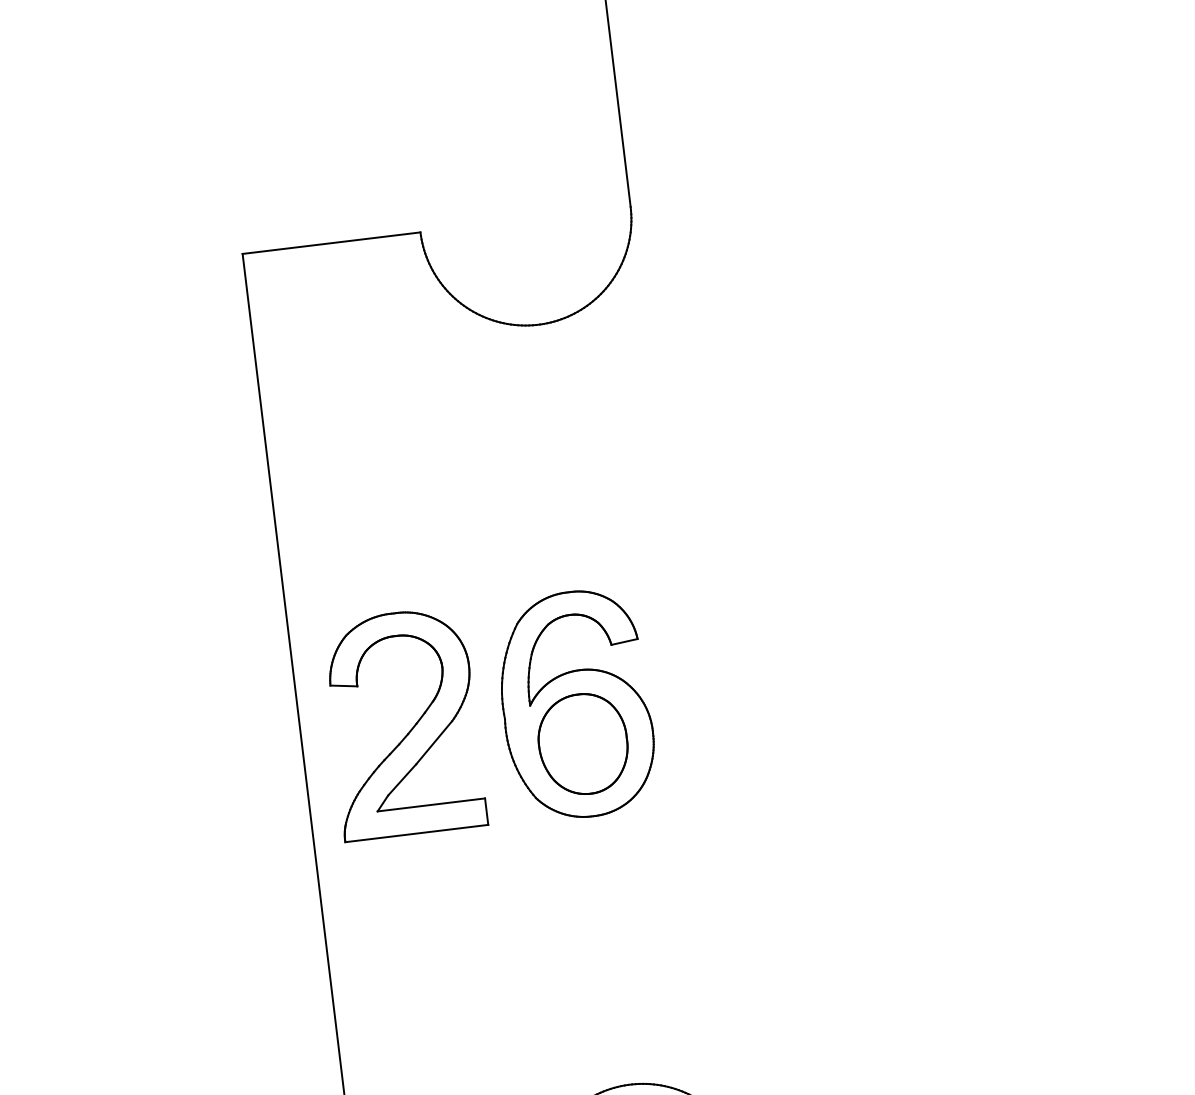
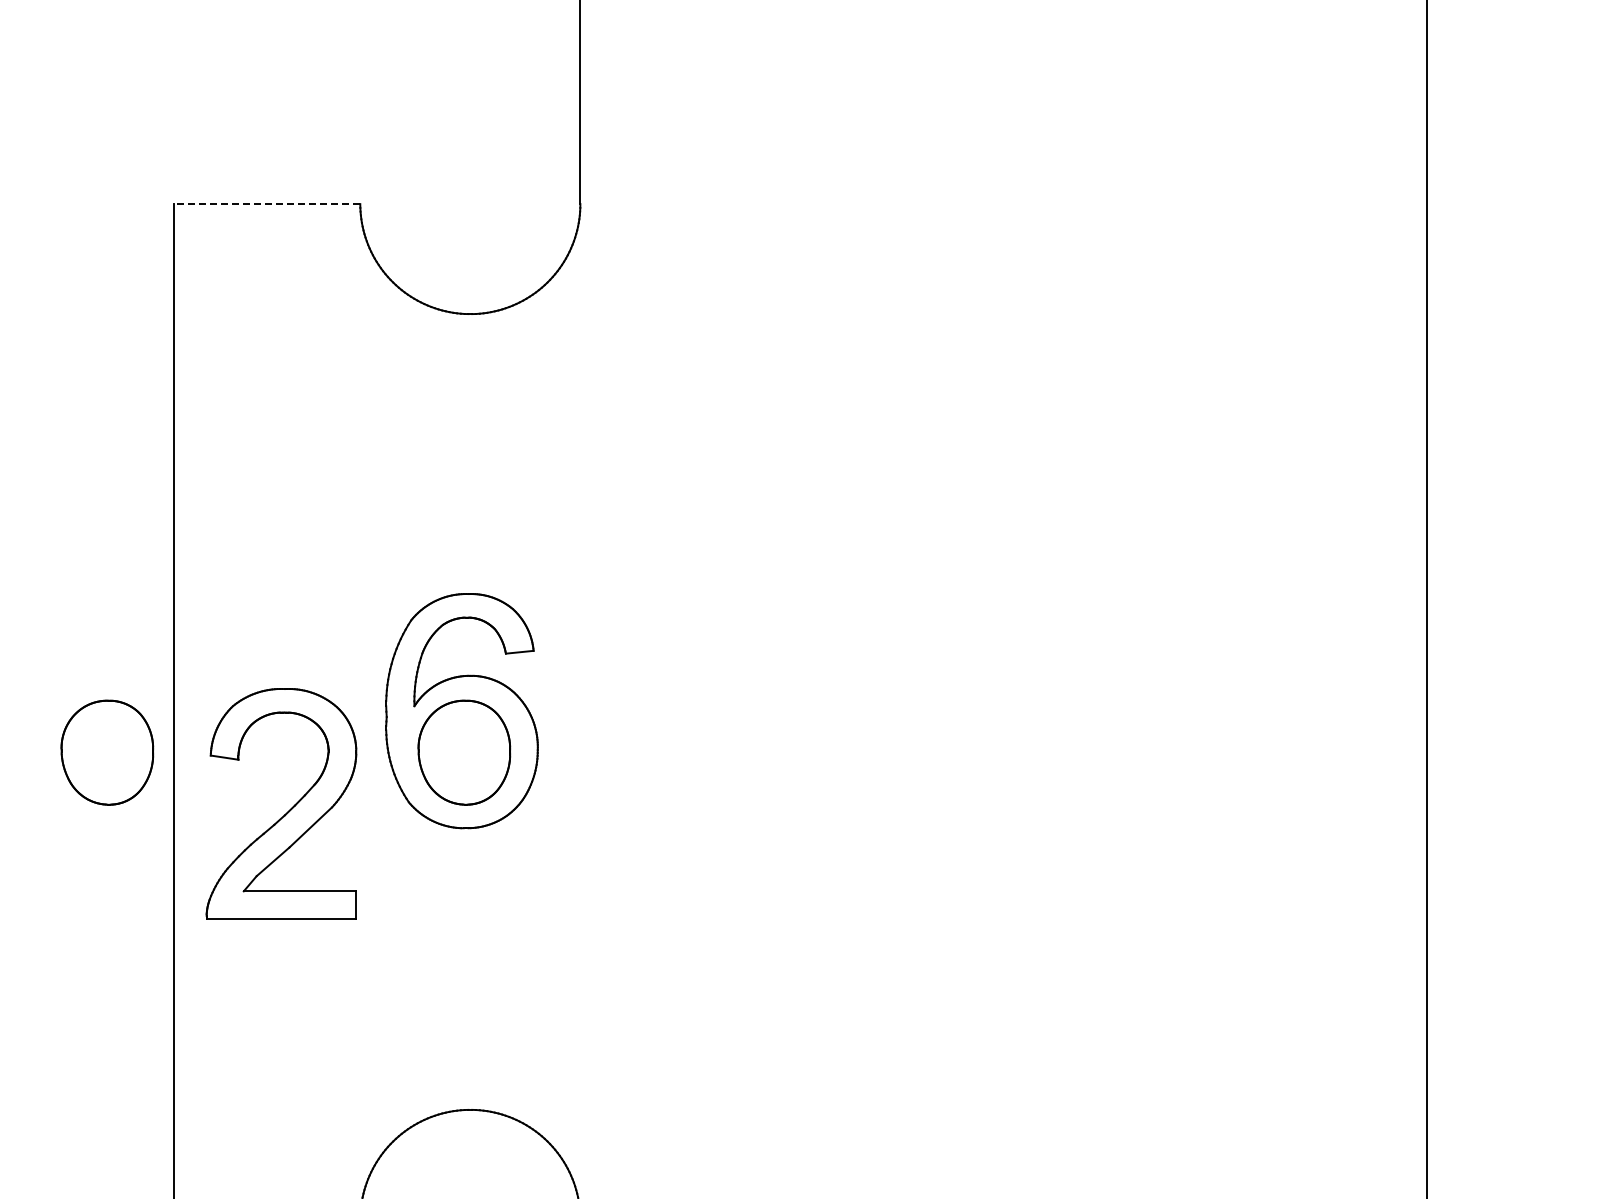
line: (330, 243) -> (266, 204), solid -> dashed
part: (411, 729) -> (288, 810), moved
part: (242, 785) -> (107, 752), added

